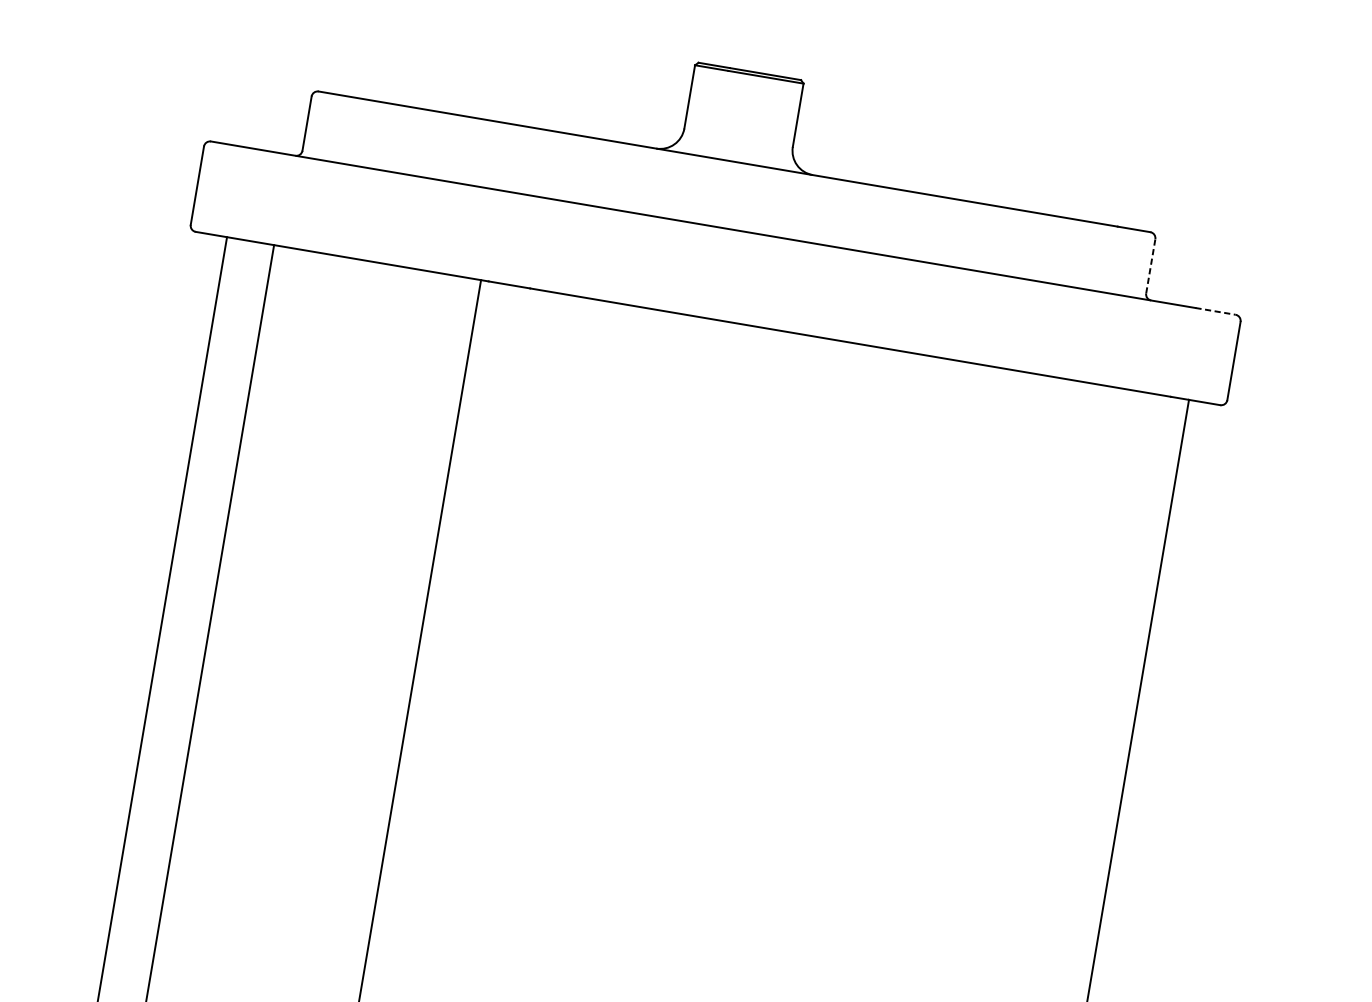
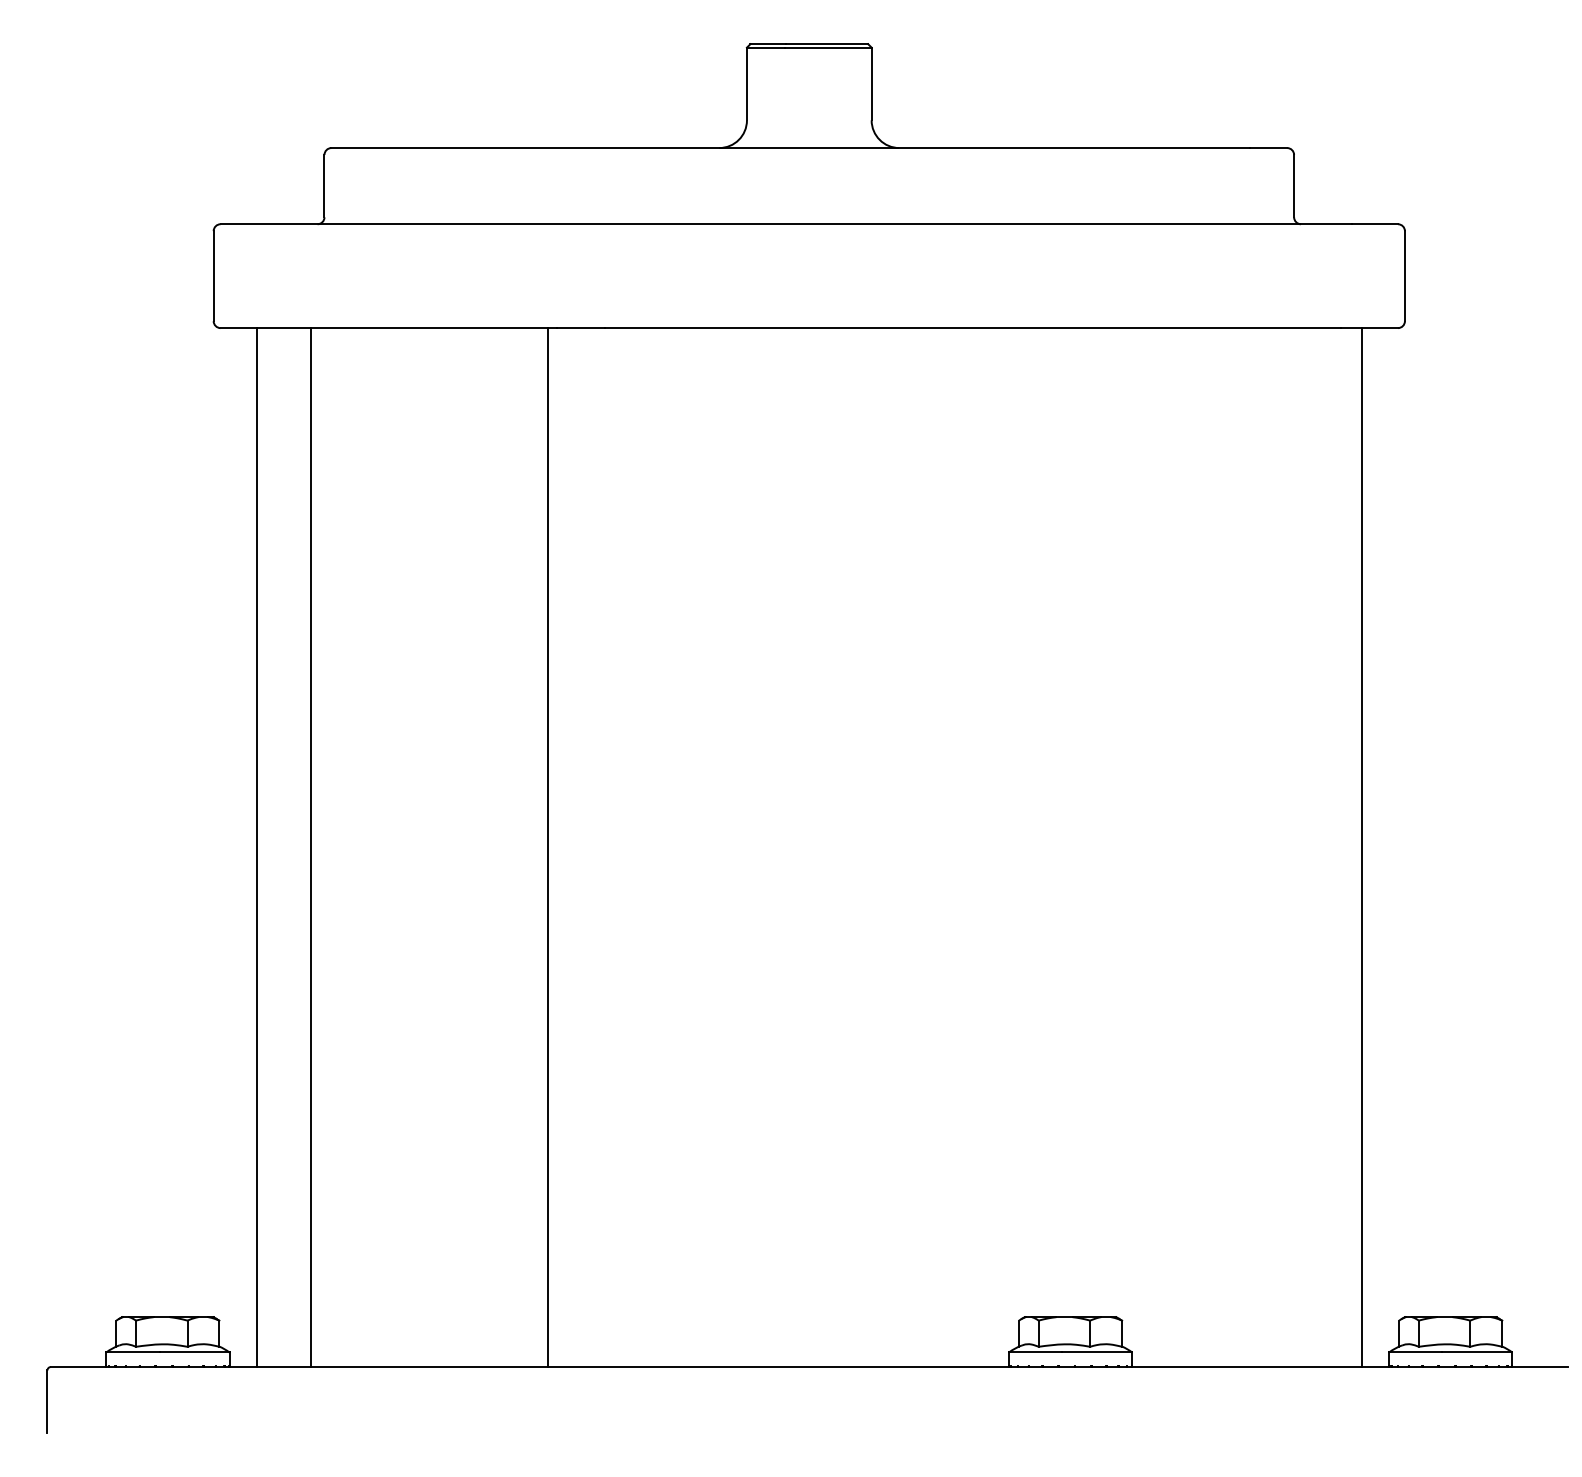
line: (1151, 265) -> (1294, 185), dashed -> solid
line: (1215, 311) -> (1375, 224), dashed -> solid

